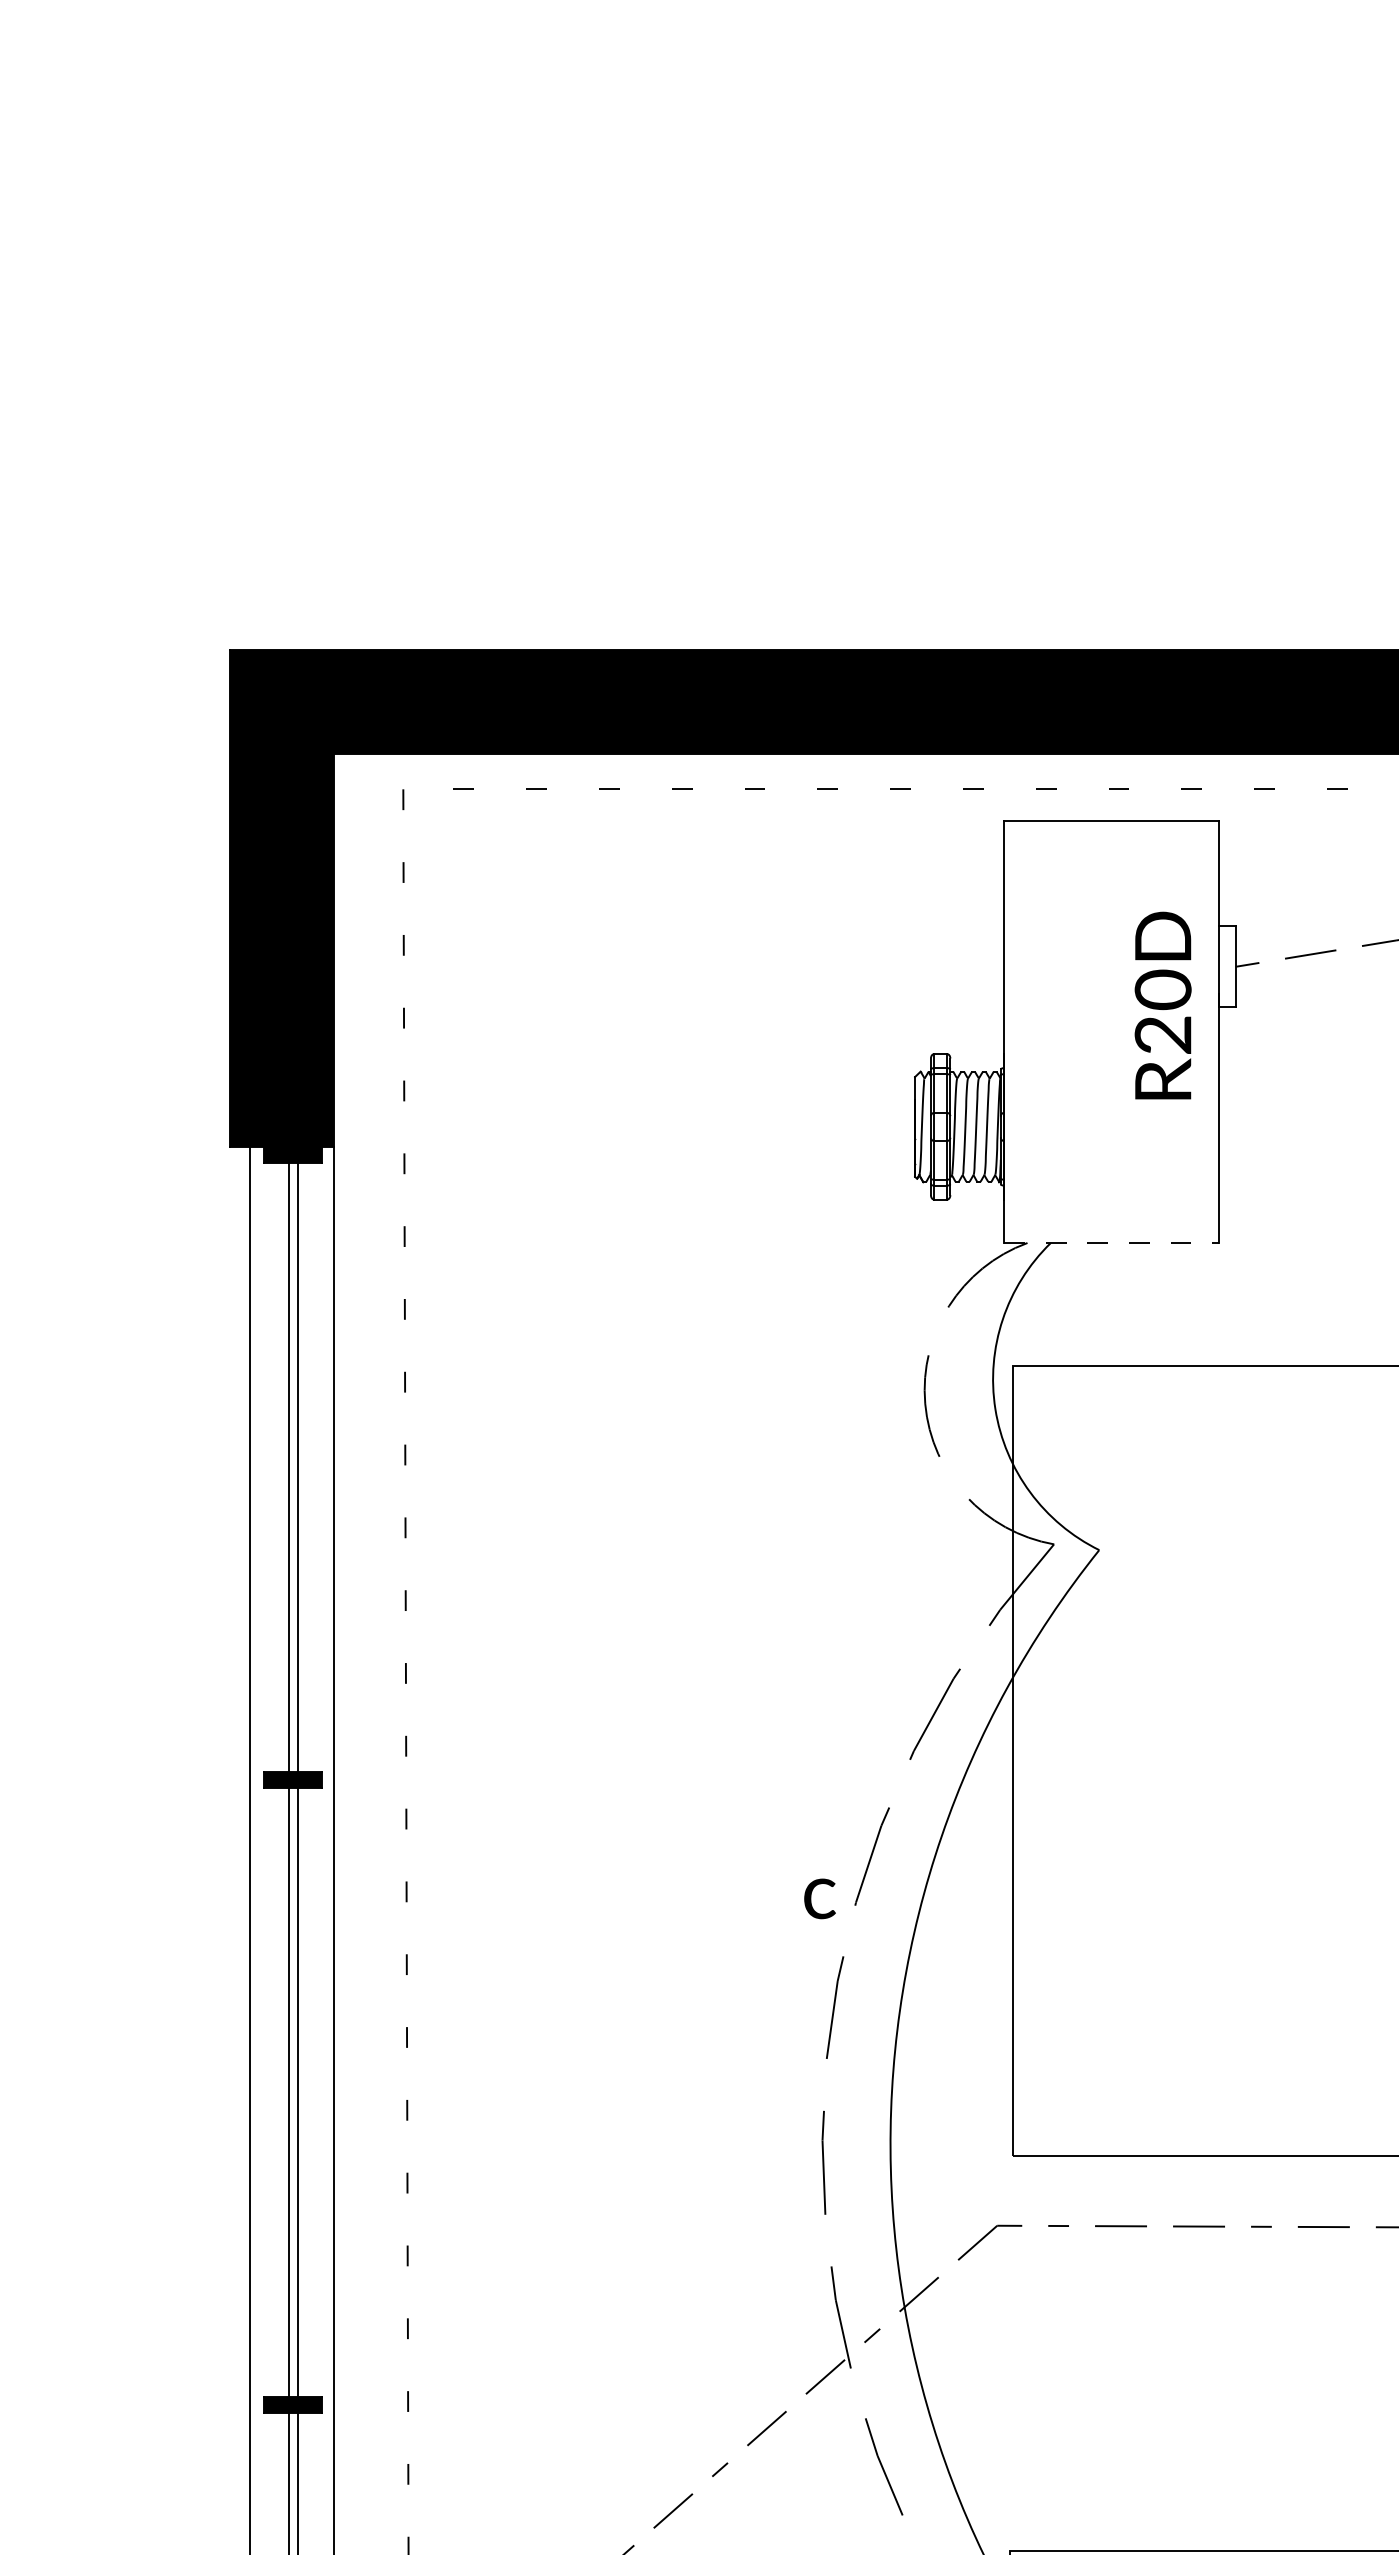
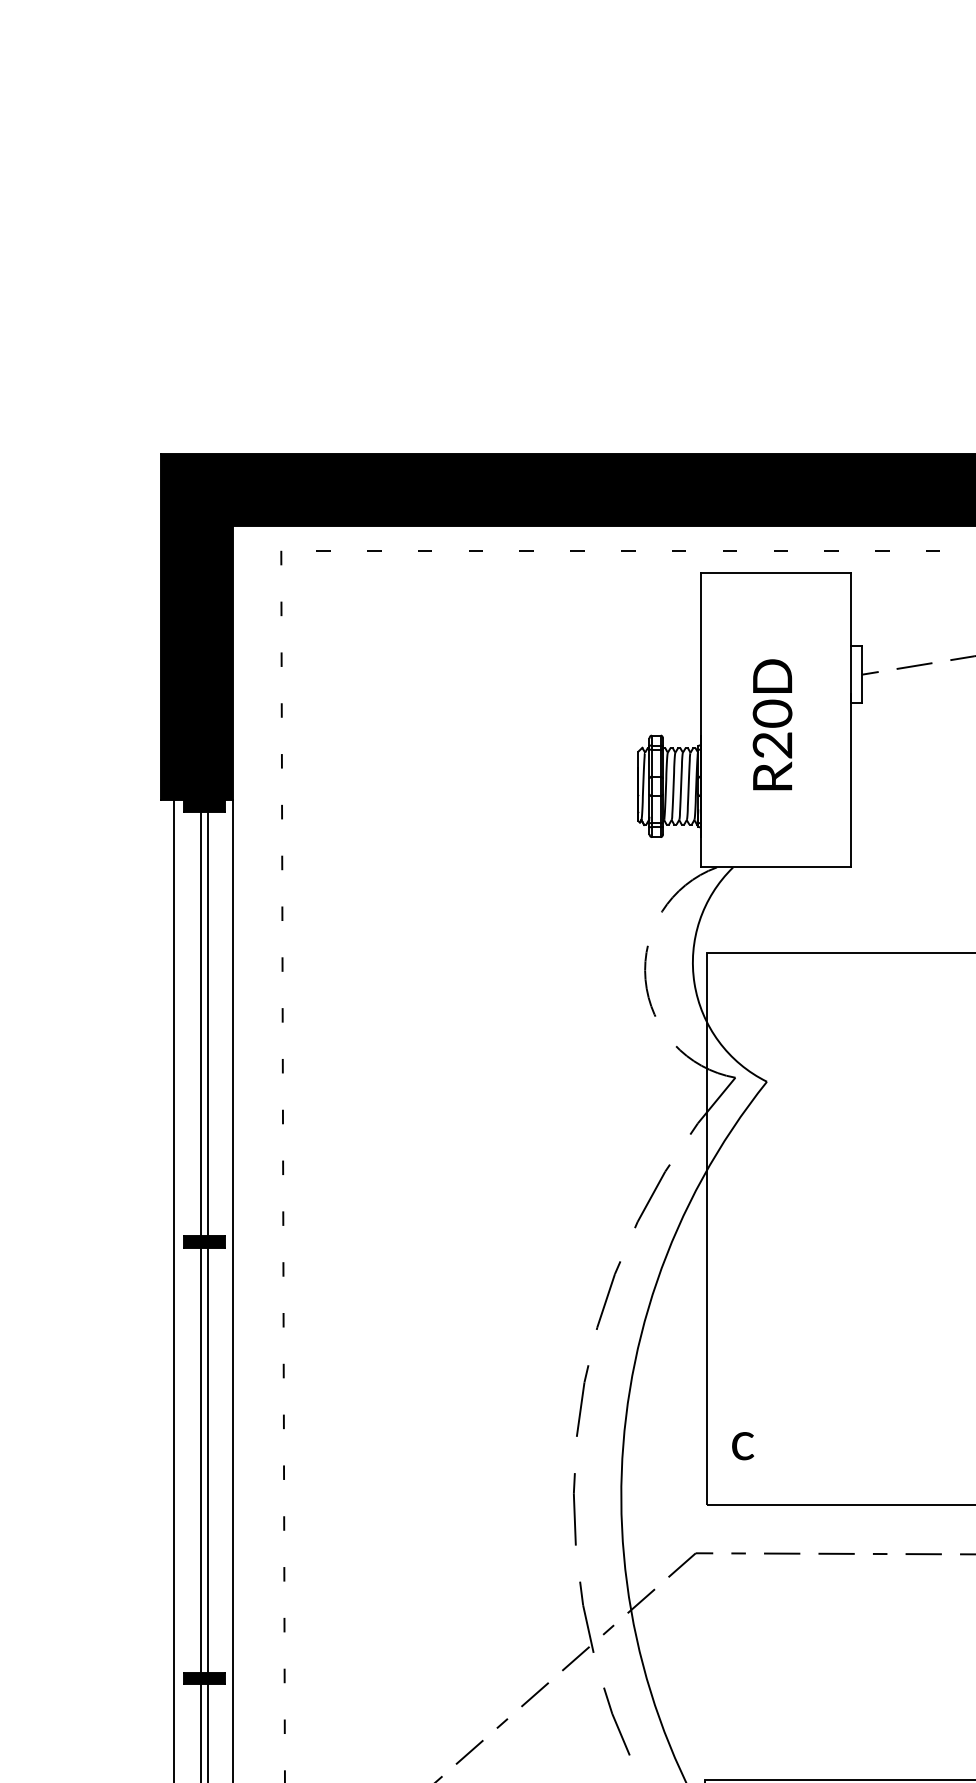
text: (1163, 1005) -> (772, 724), moved
line: (1112, 1243) -> (776, 867), dashed -> solid
text: (820, 1899) -> (743, 1446), moved

